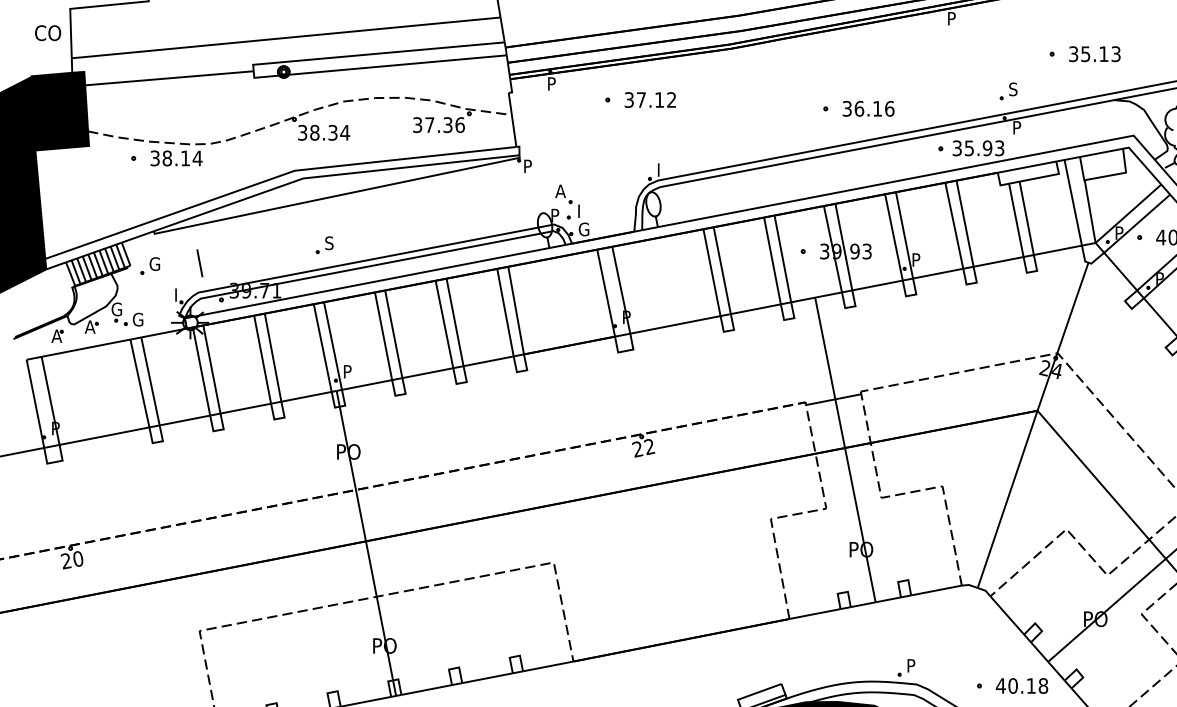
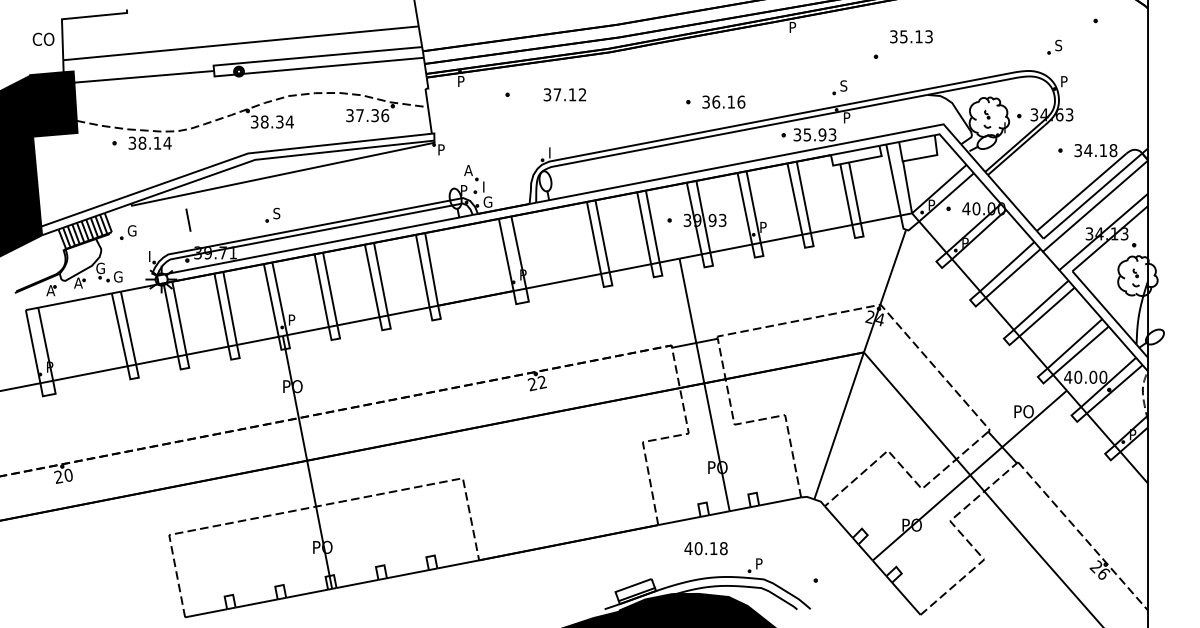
text: (1094, 53) -> (911, 36), moved
text: (649, 99) -> (564, 94), moved
line: (199, 262) -> (188, 219), moved
text: (1021, 685) -> (705, 548), moved

